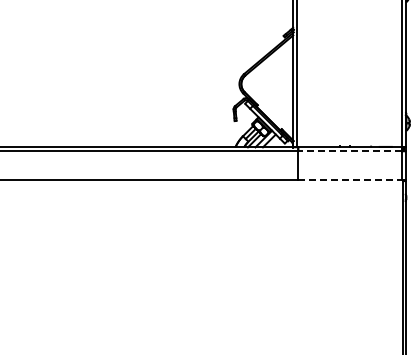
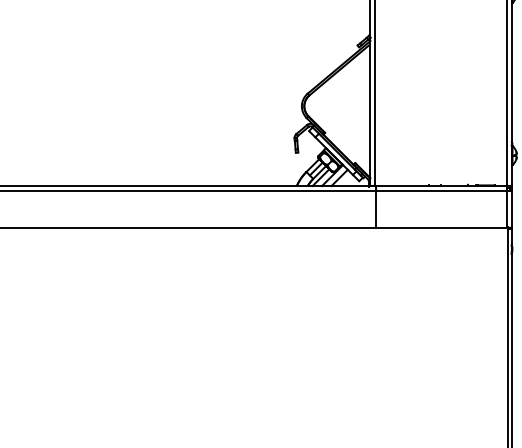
line: (350, 151) -> (441, 191), dashed -> solid
line: (350, 180) -> (441, 227), dashed -> solid

